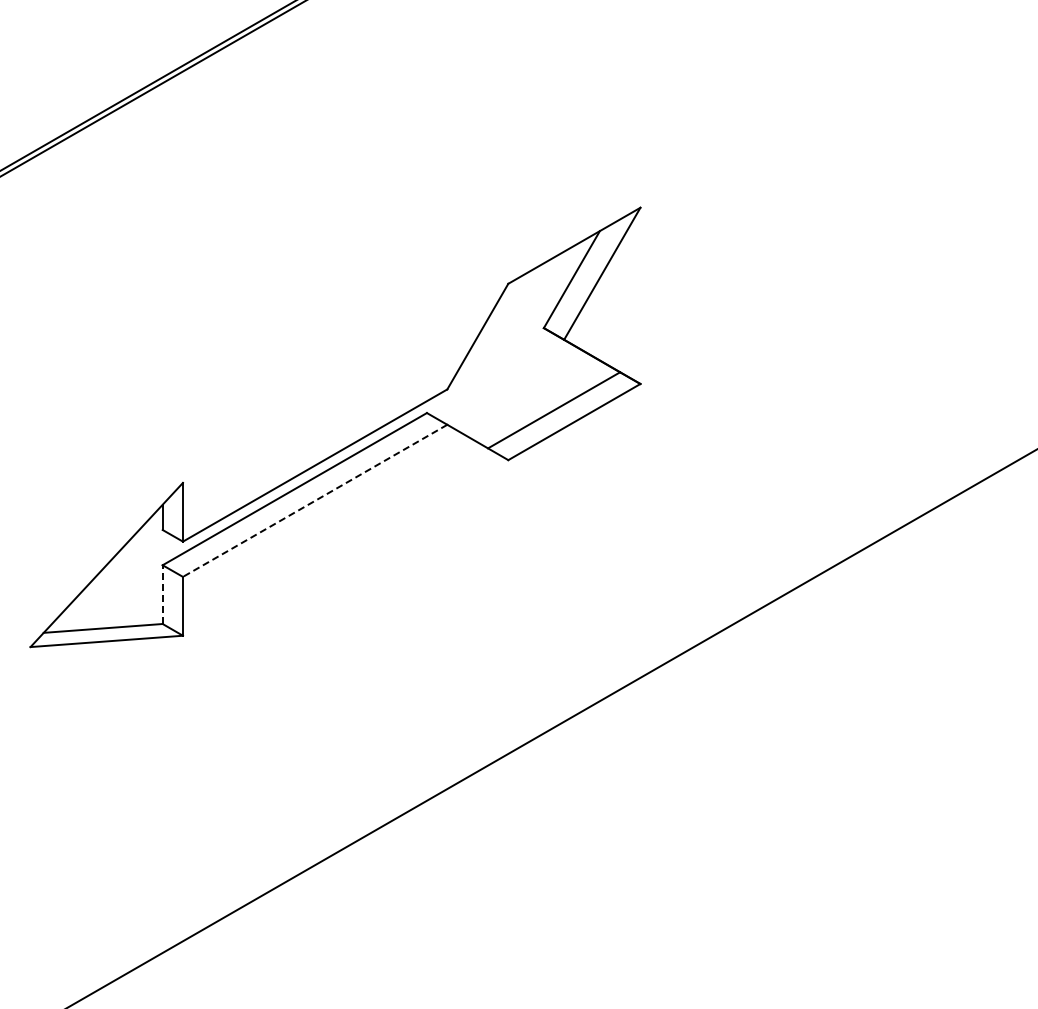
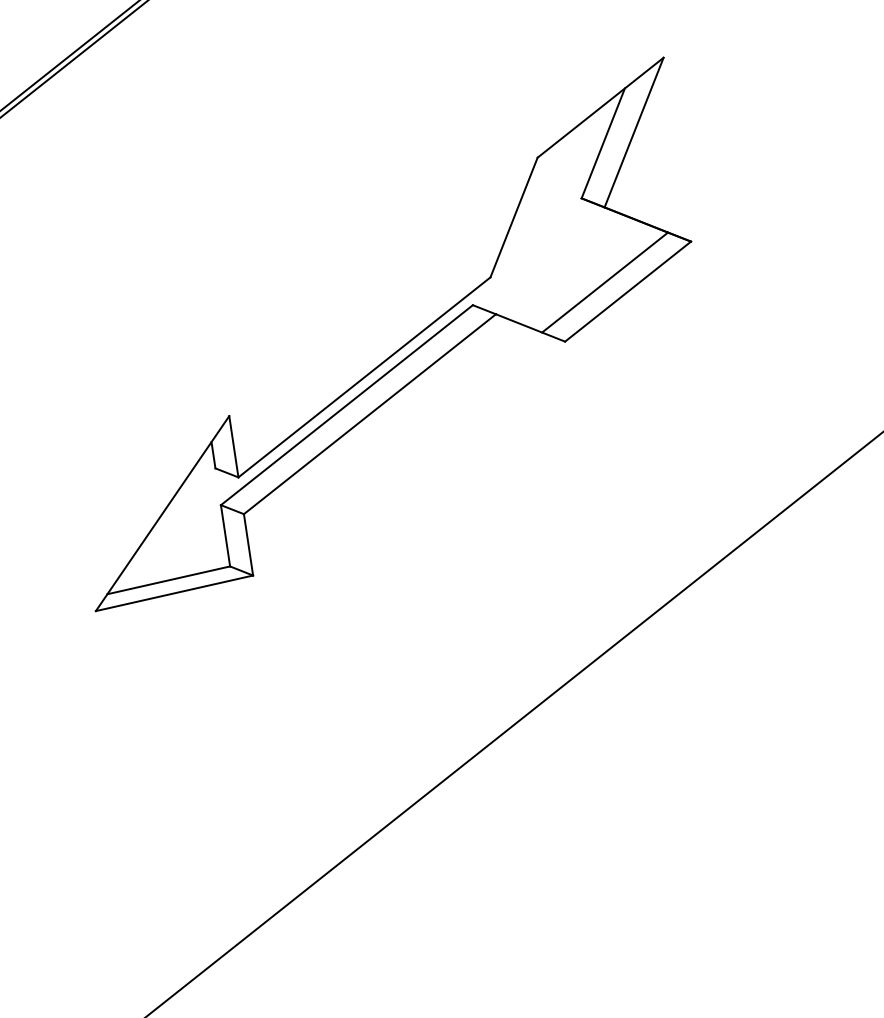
line: (314, 501) -> (369, 415), dashed -> solid
line: (162, 594) -> (225, 535), dashed -> solid

